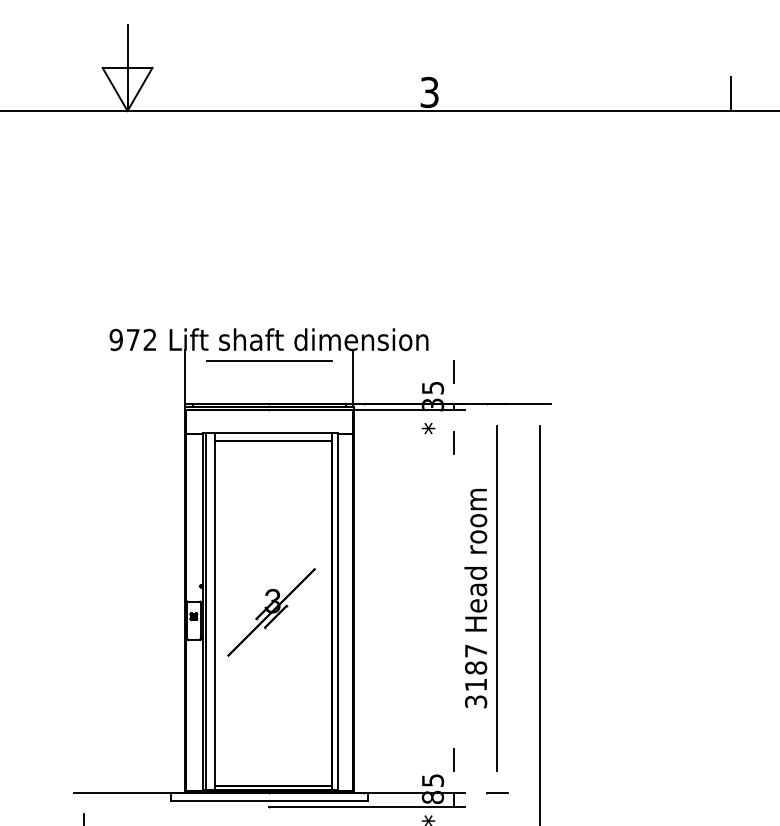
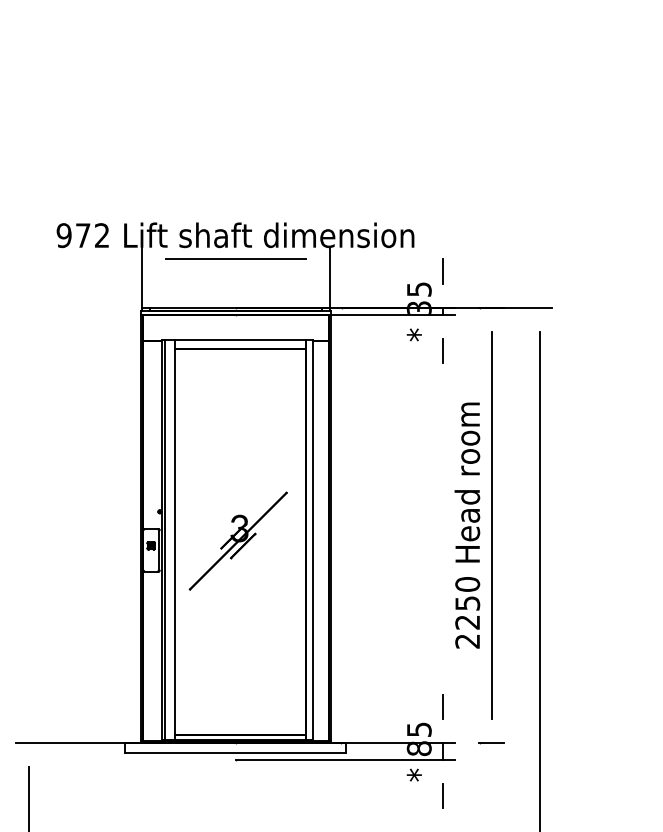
text: (476, 676) -> (468, 612), 3187 -> 2250

